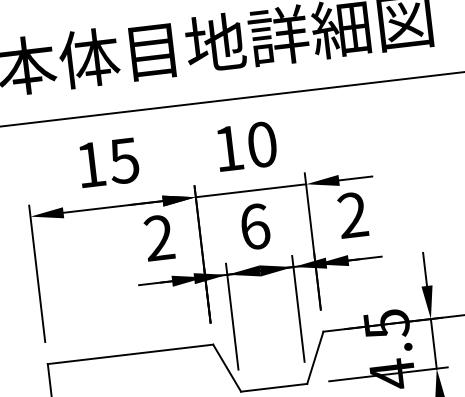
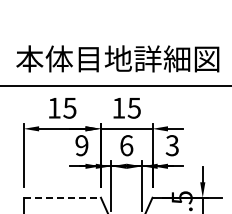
text: (260, 143) -> (133, 107), 10 -> 15
text: (350, 215) -> (171, 145), 2 -> 3
text: (158, 237) -> (81, 145), 2 -> 9
line: (130, 353) -> (62, 197), solid -> dashed

